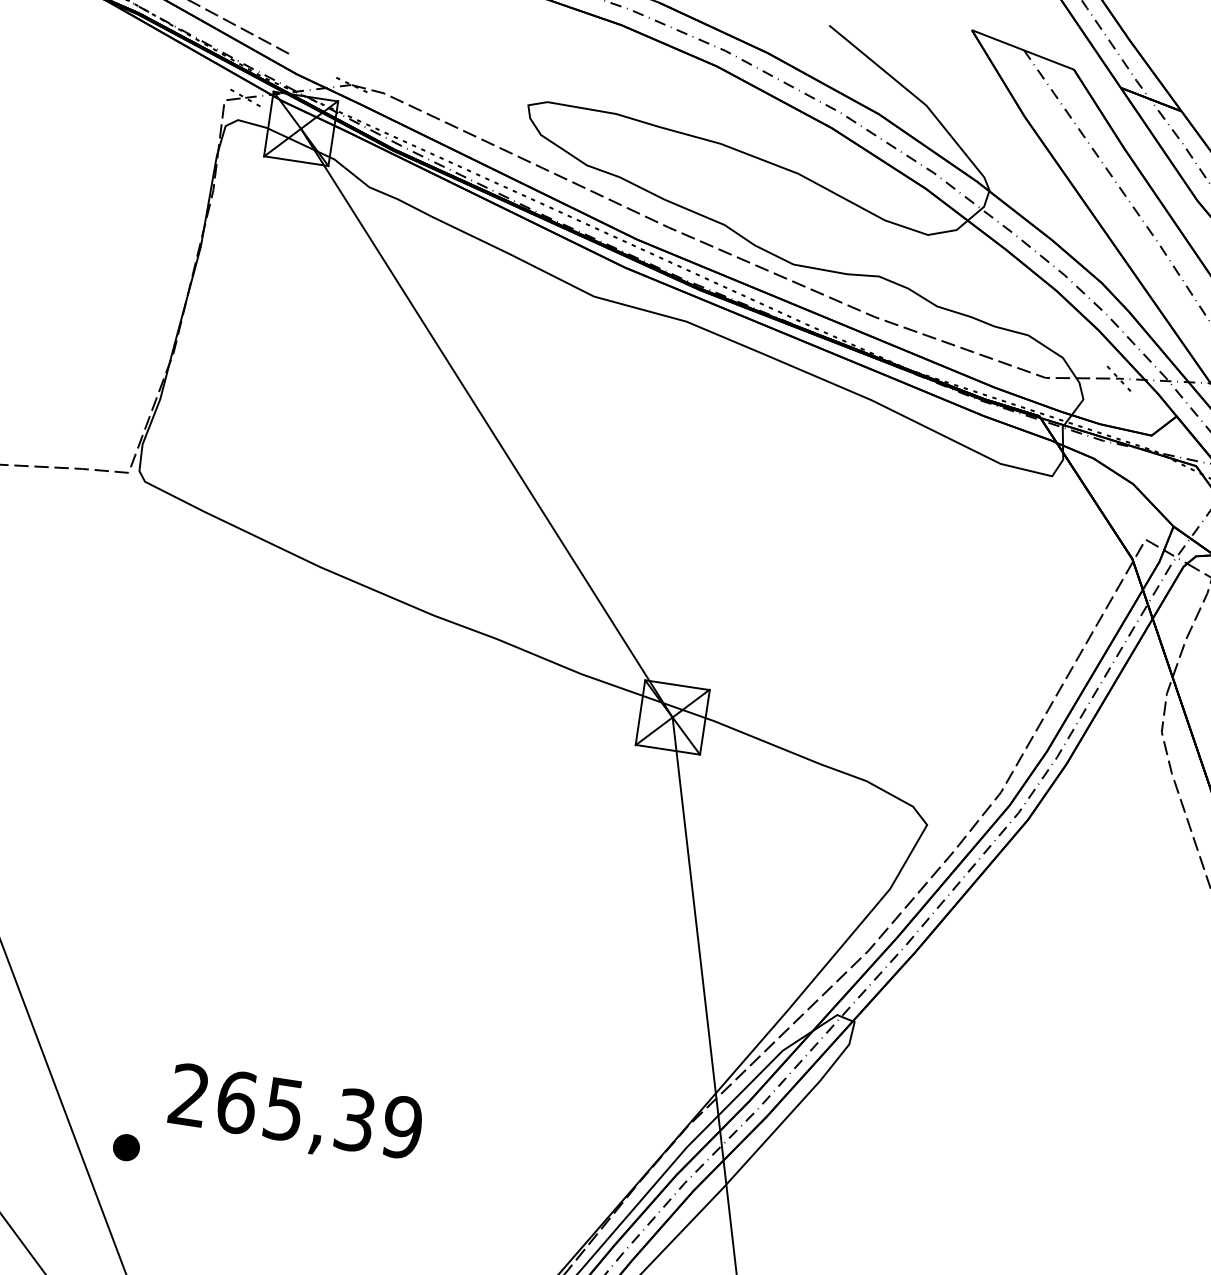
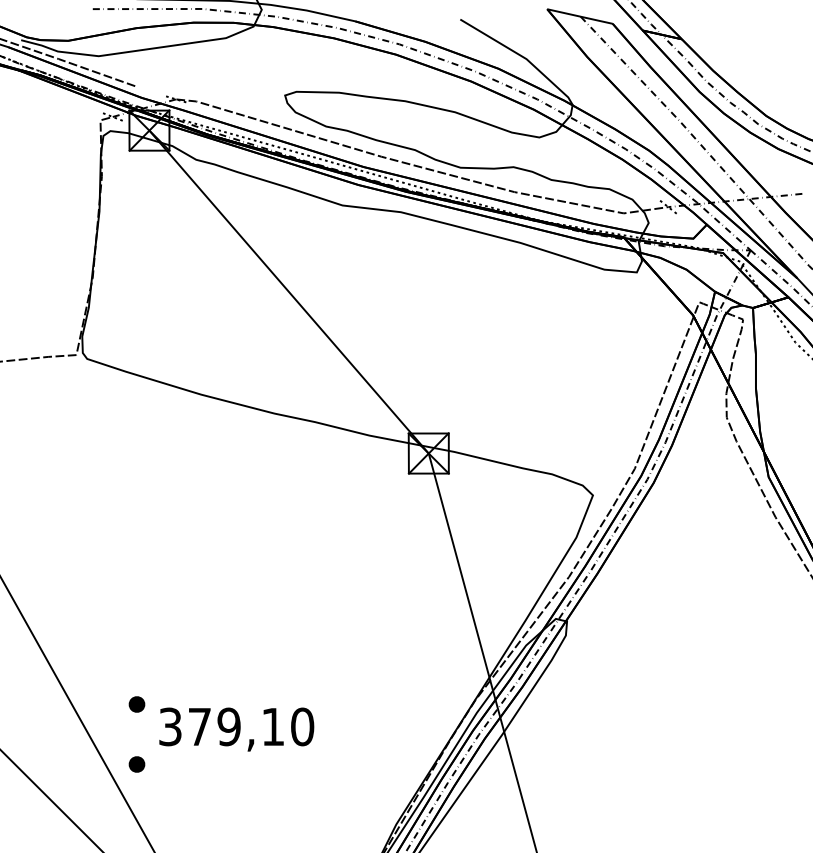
part: (140, 1050) -> (136, 704), added
text: (296, 1110) -> (236, 726), 265,39 -> 379,10

